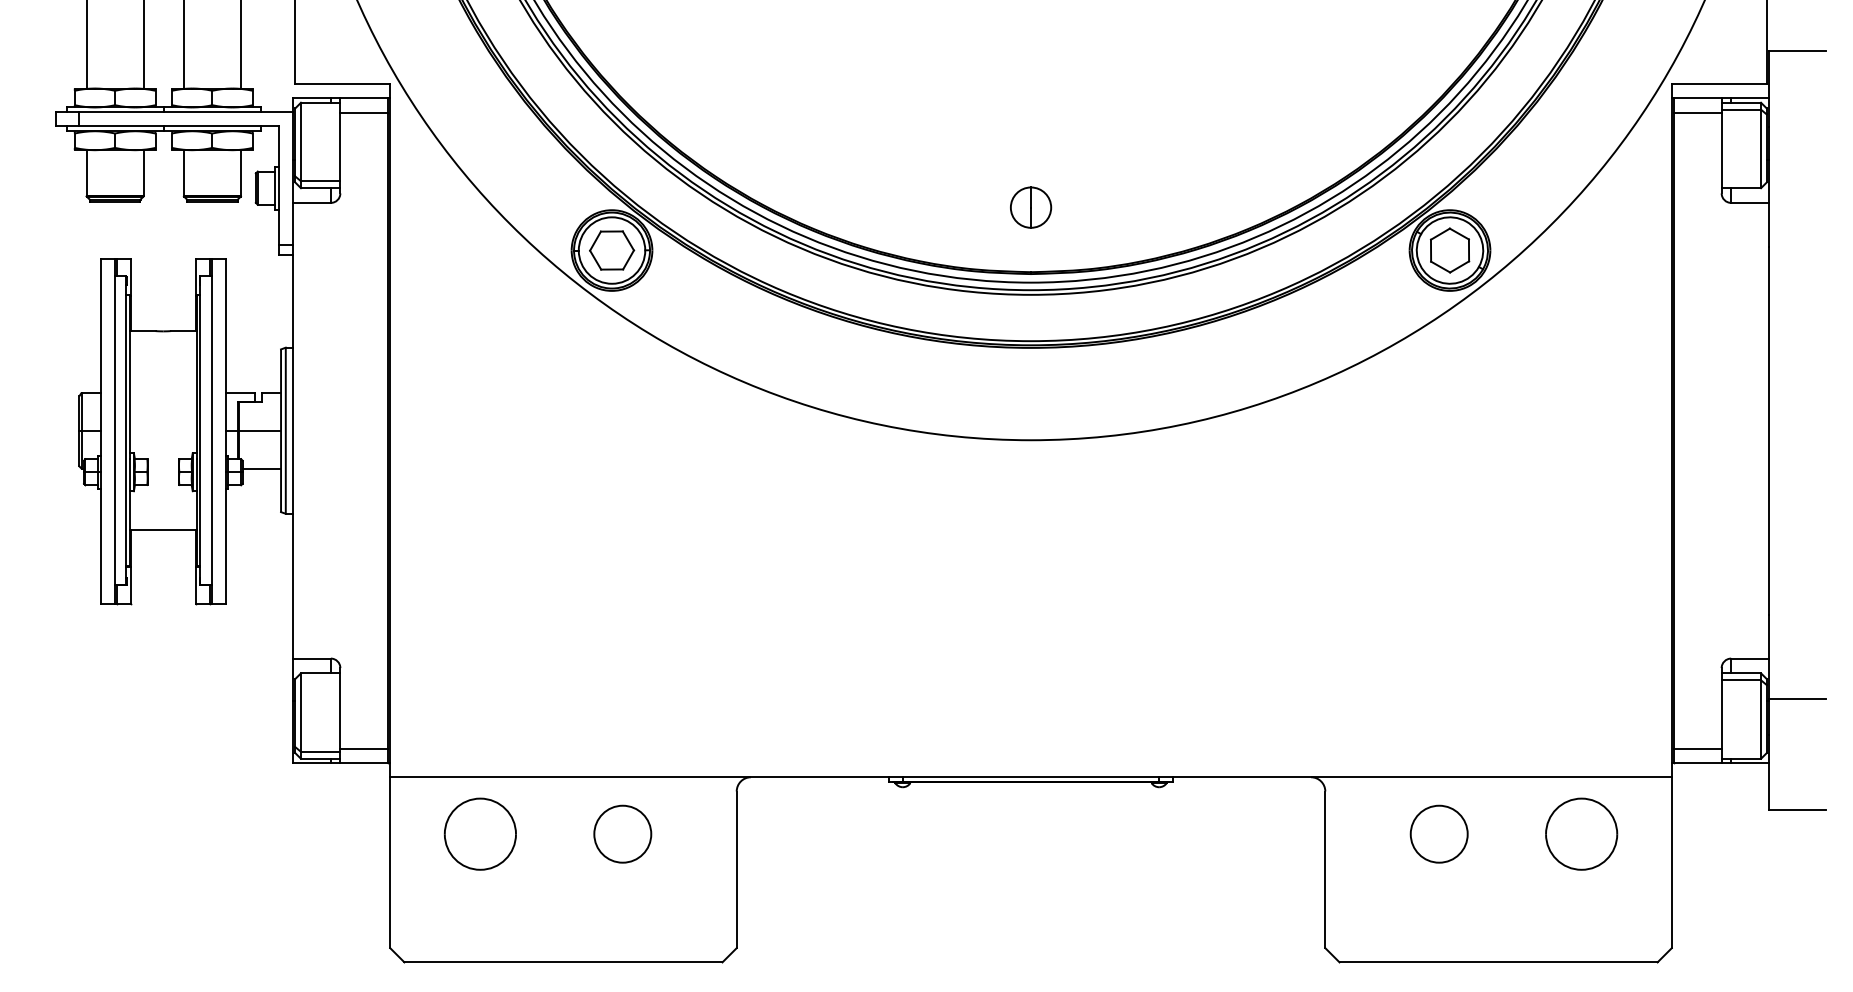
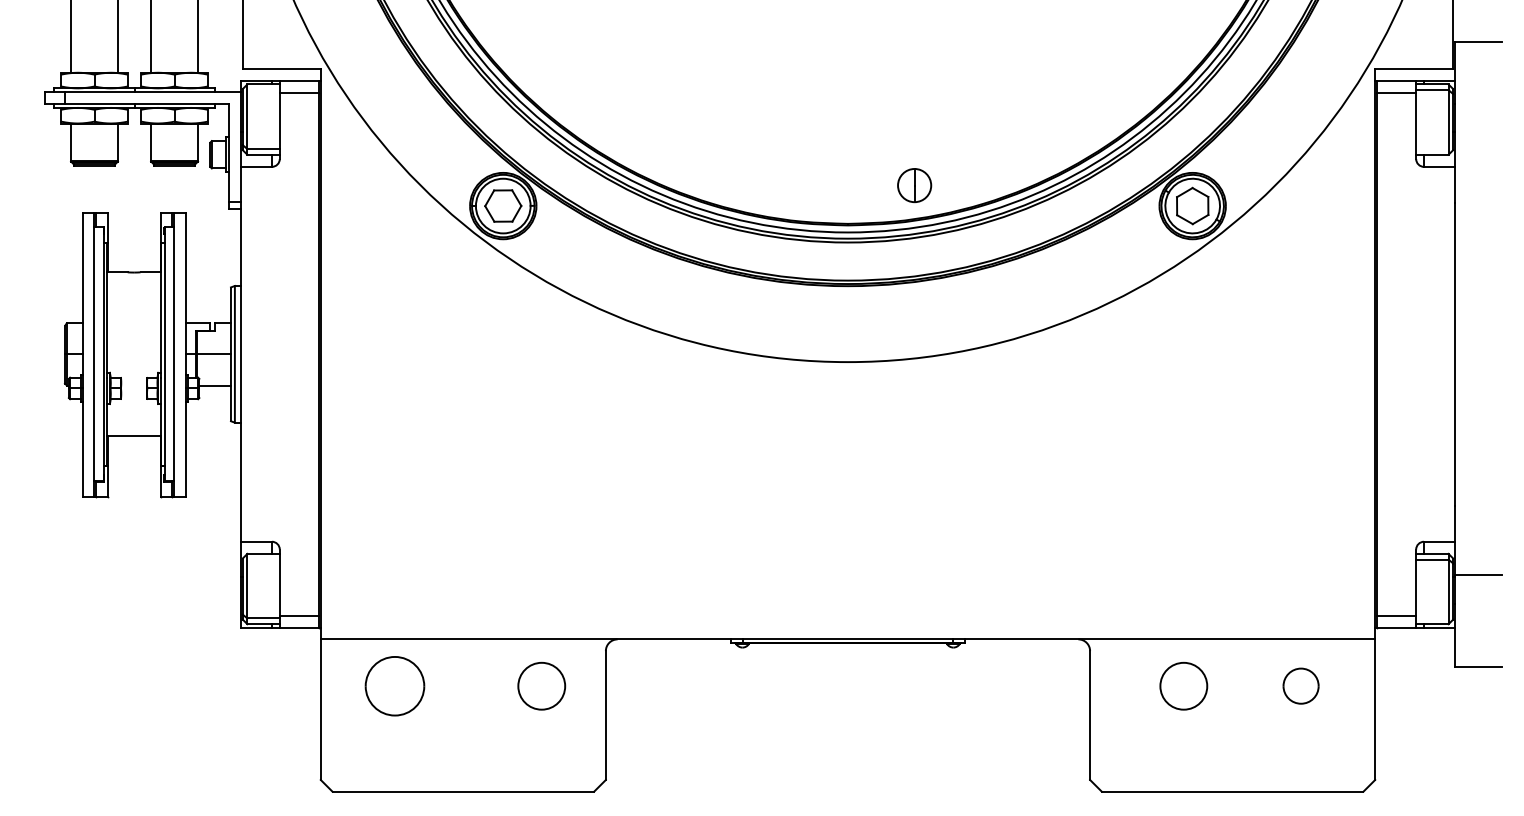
part: (1031, 207) -> (915, 185), moved
circle: (622, 833) -> (541, 685), moved
part: (1581, 833) -> (1300, 685), size x0.6

